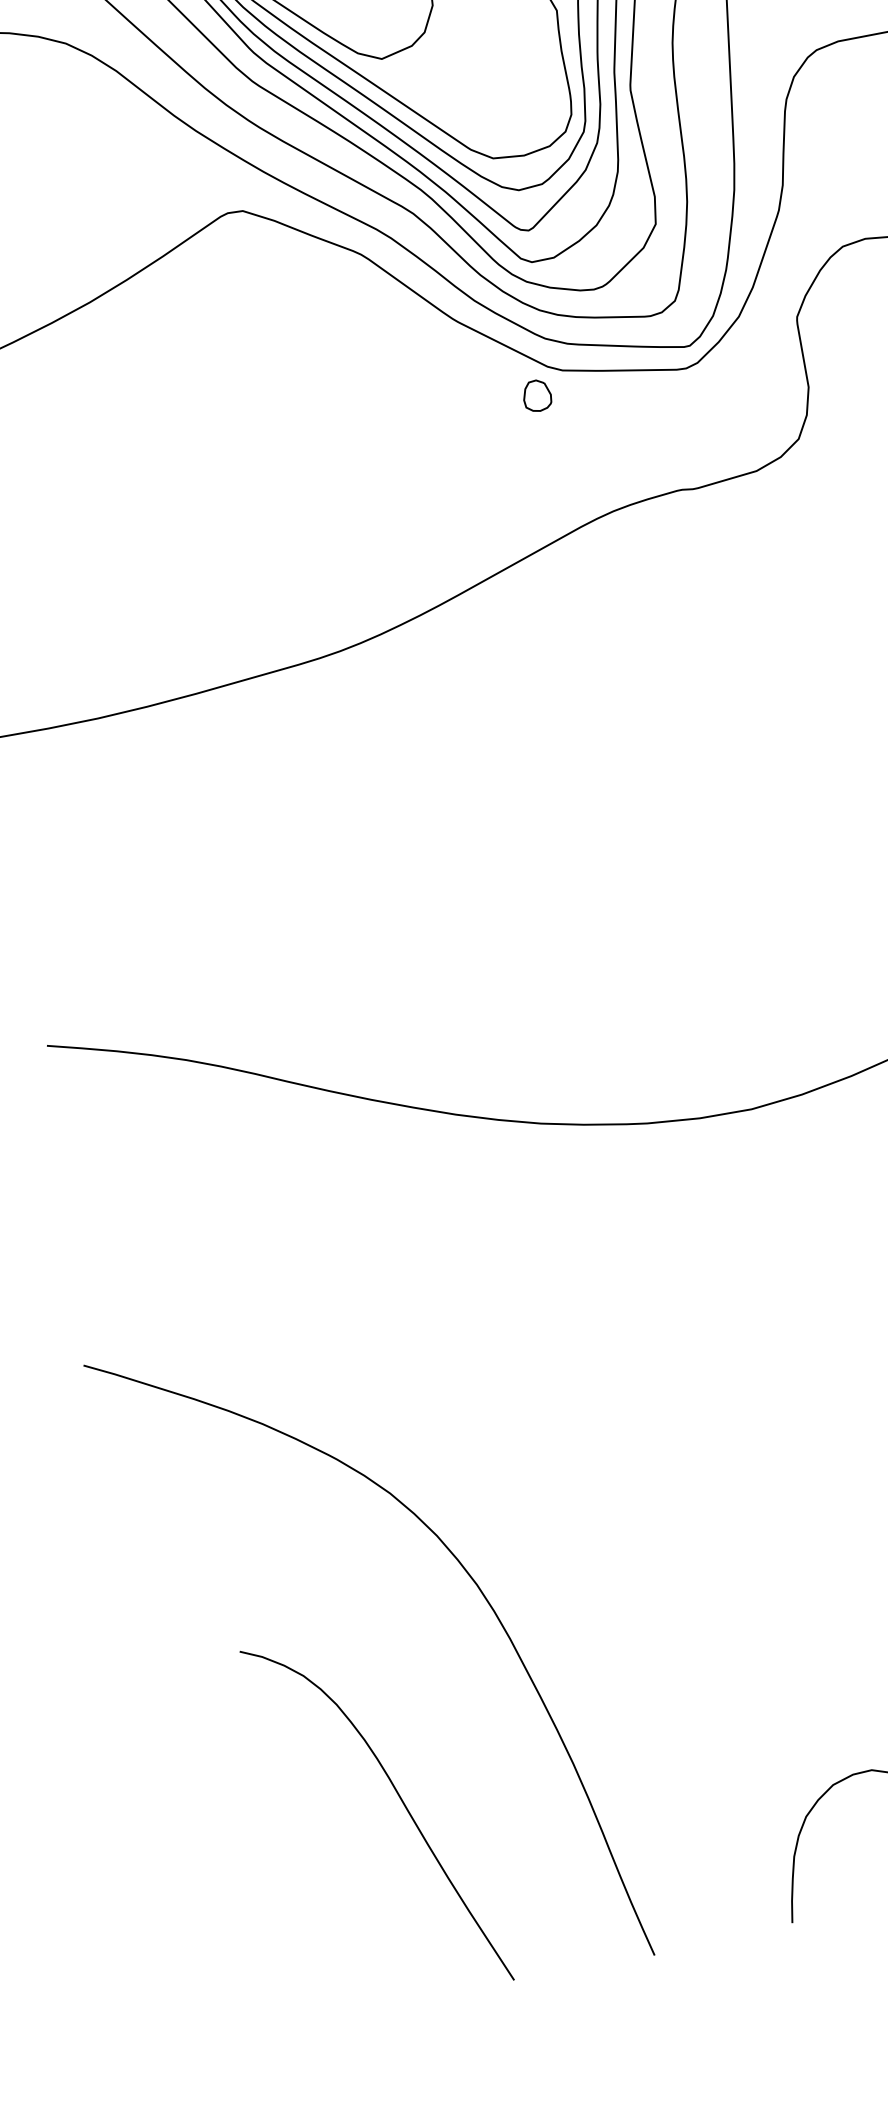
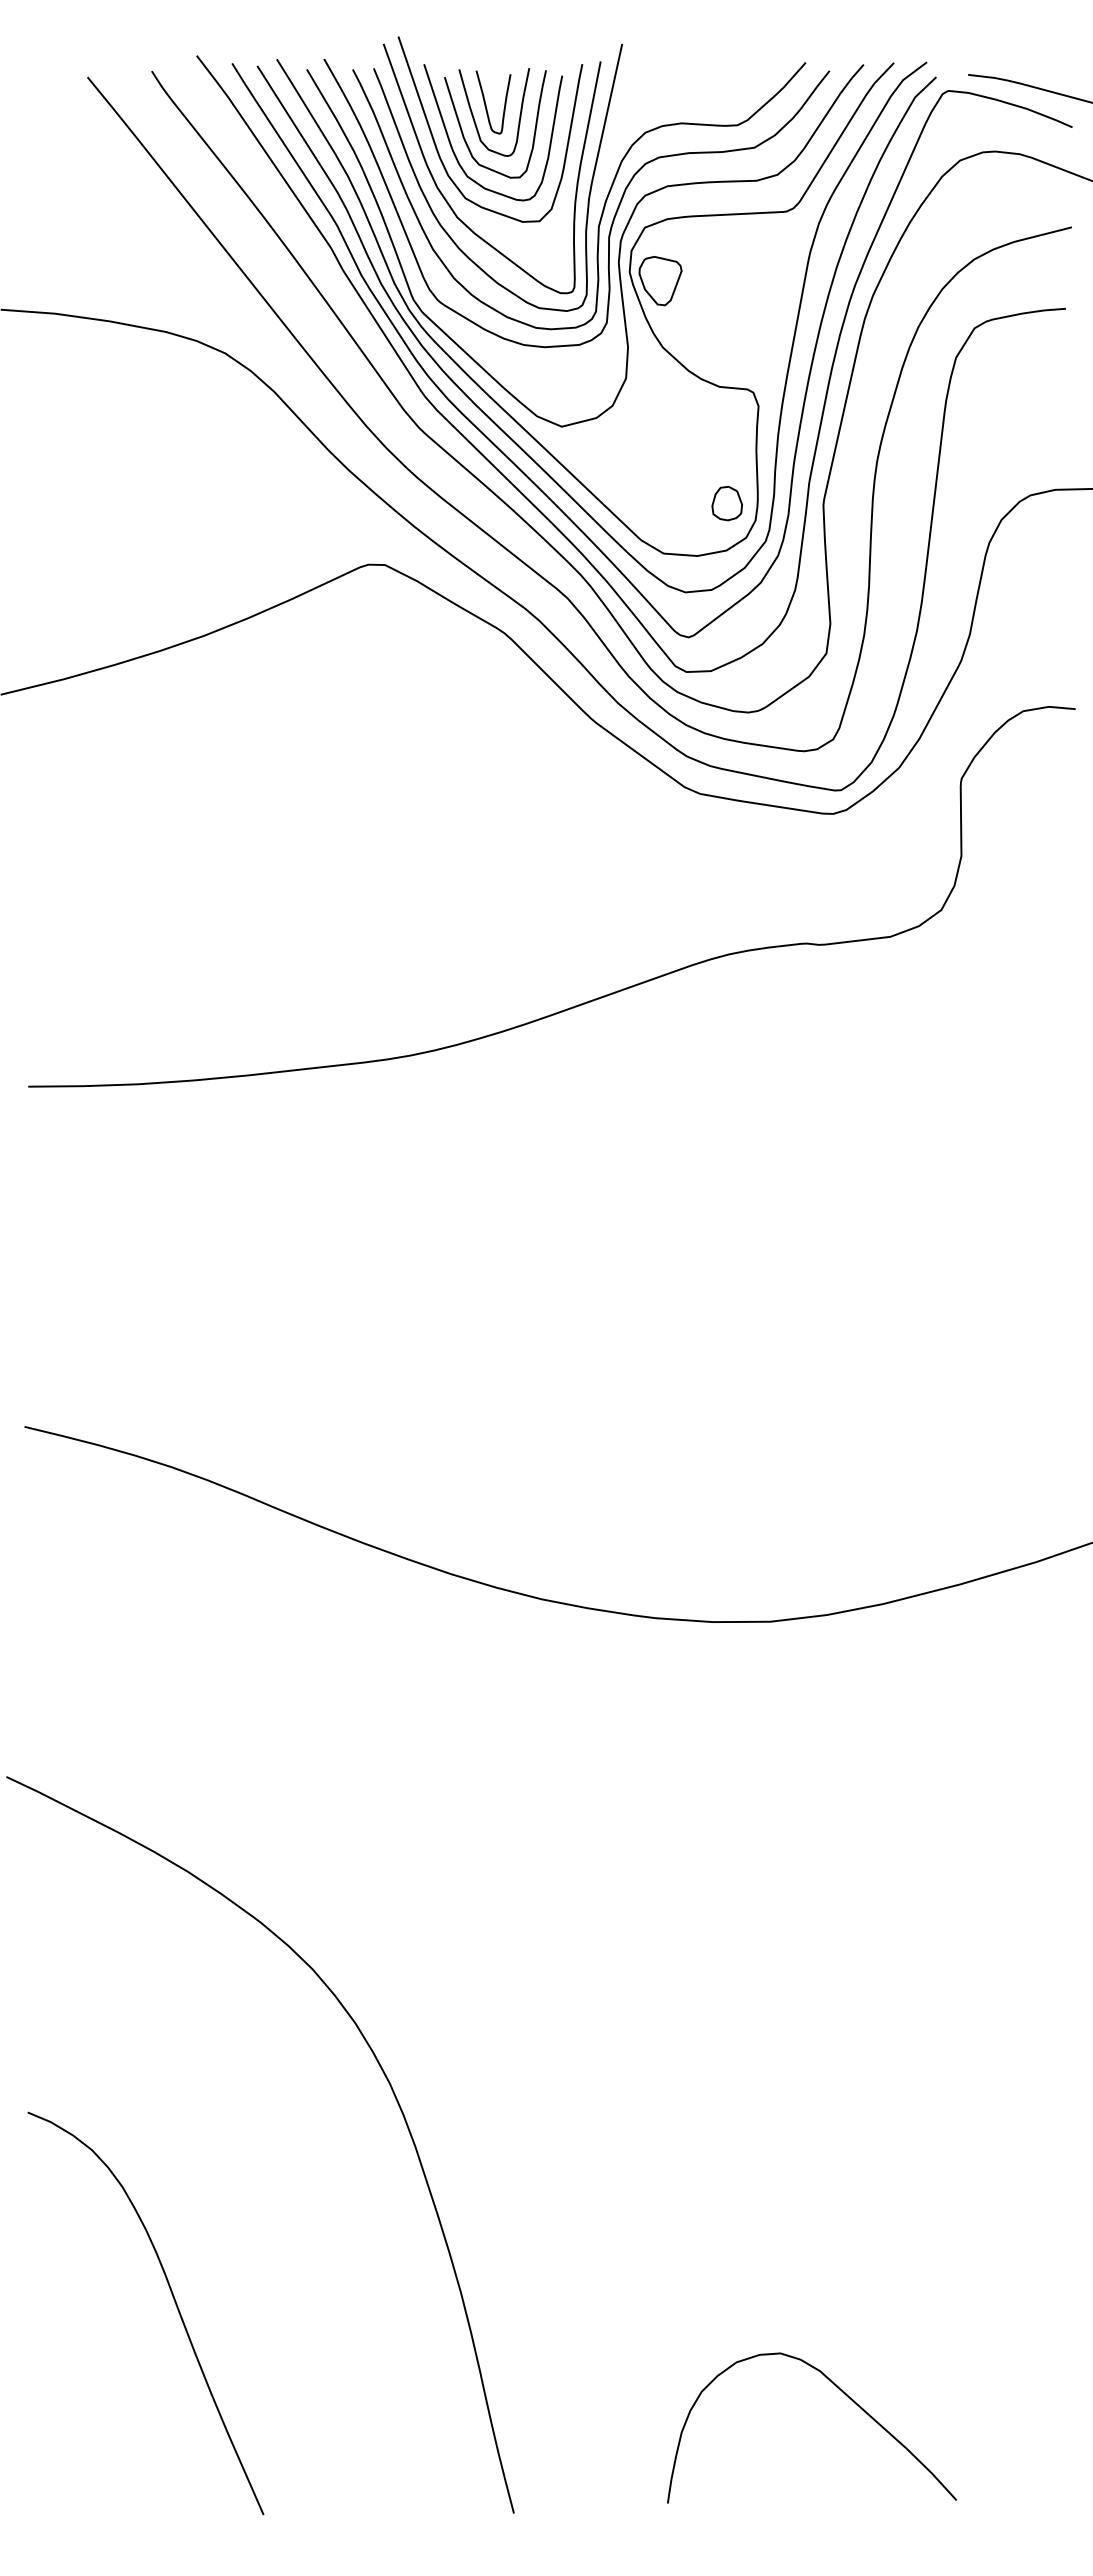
part: (536, 395) -> (726, 503), moved
curve: (401, 1801) -> (174, 2302), moved

